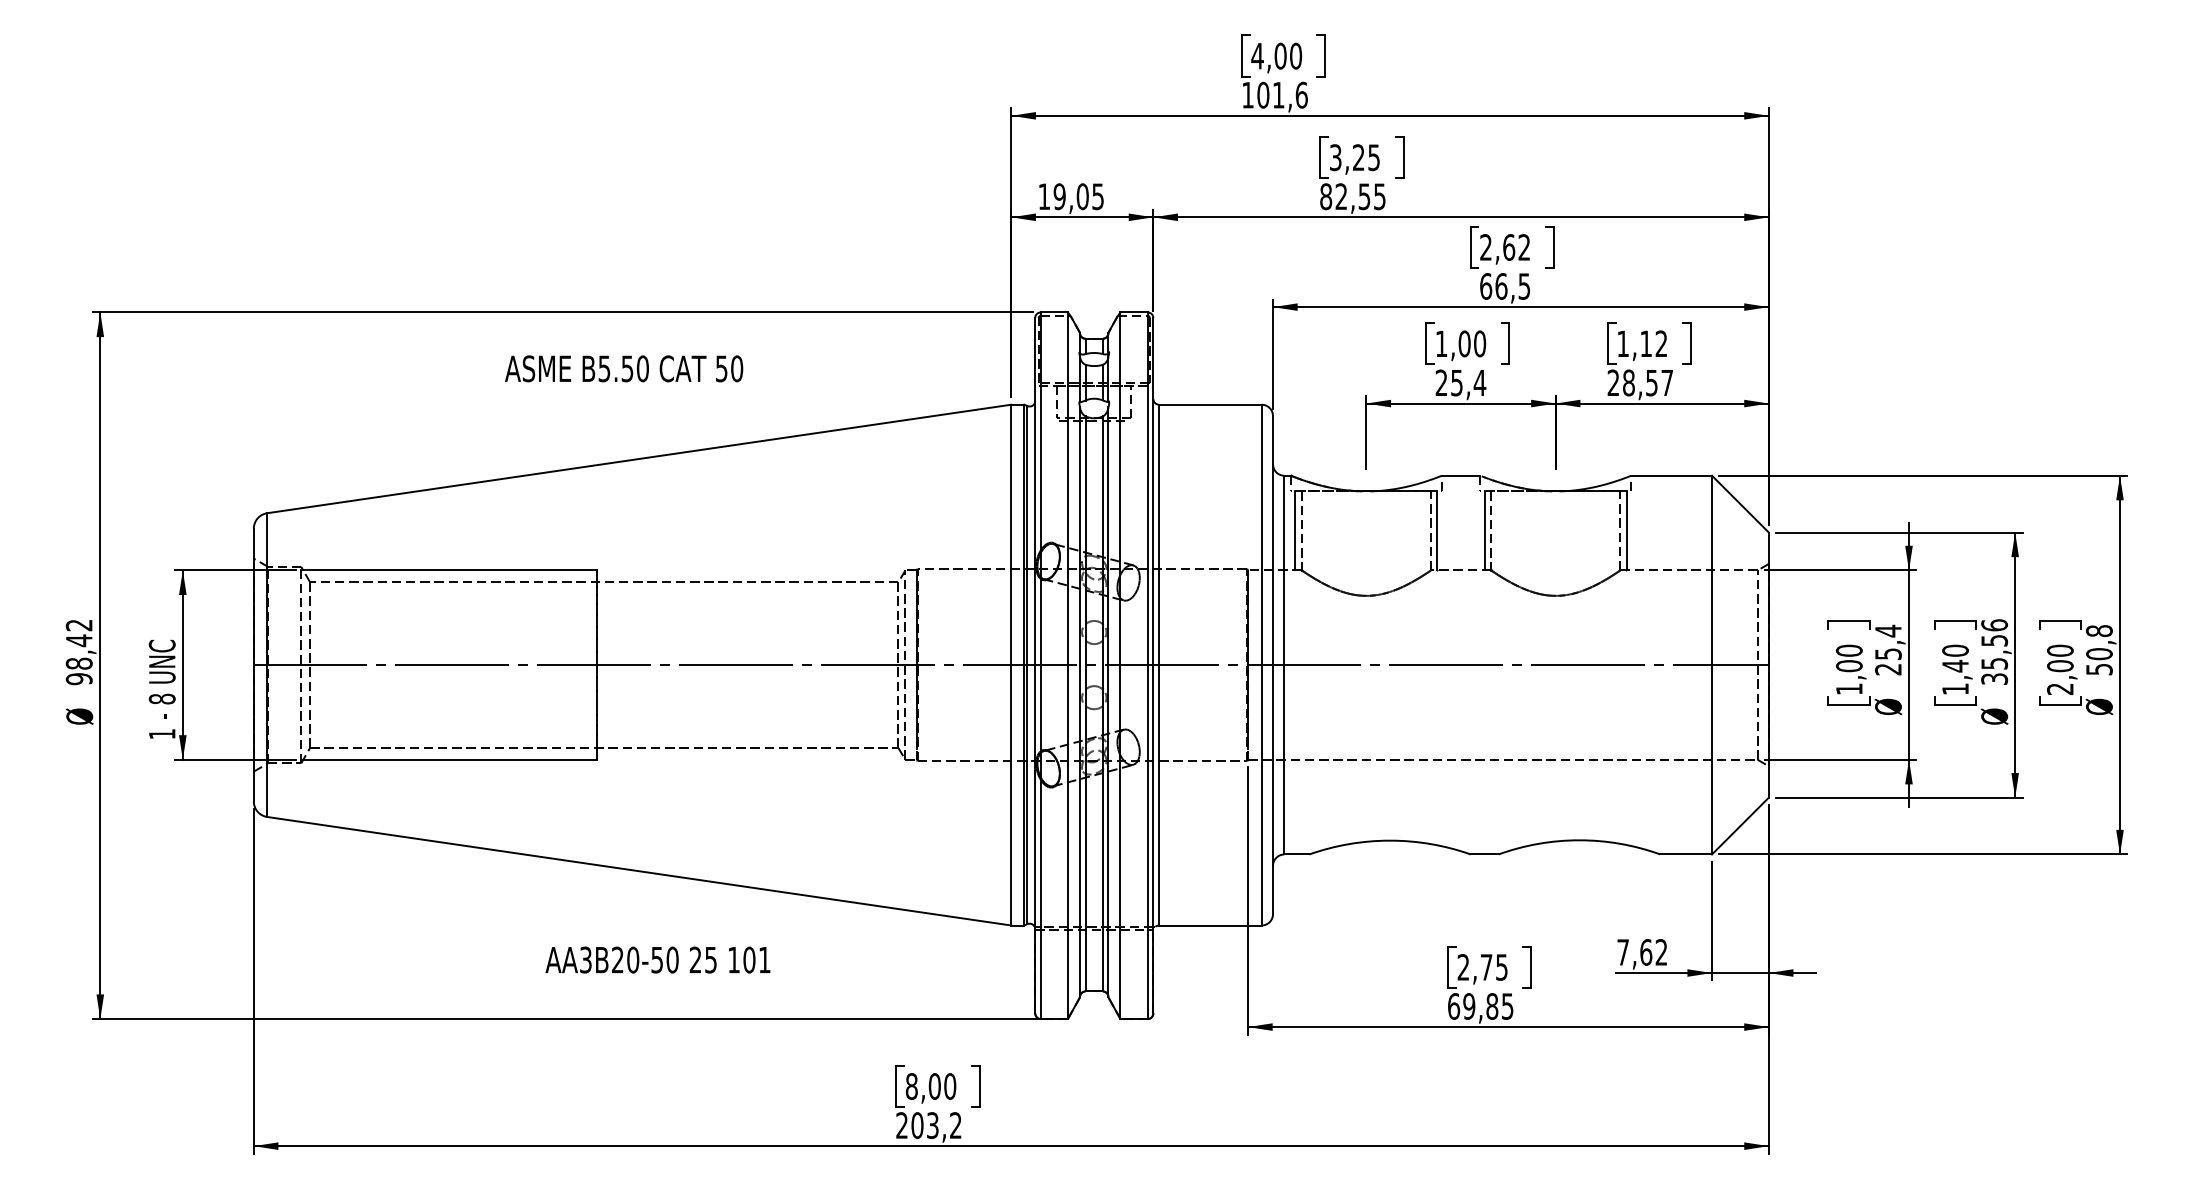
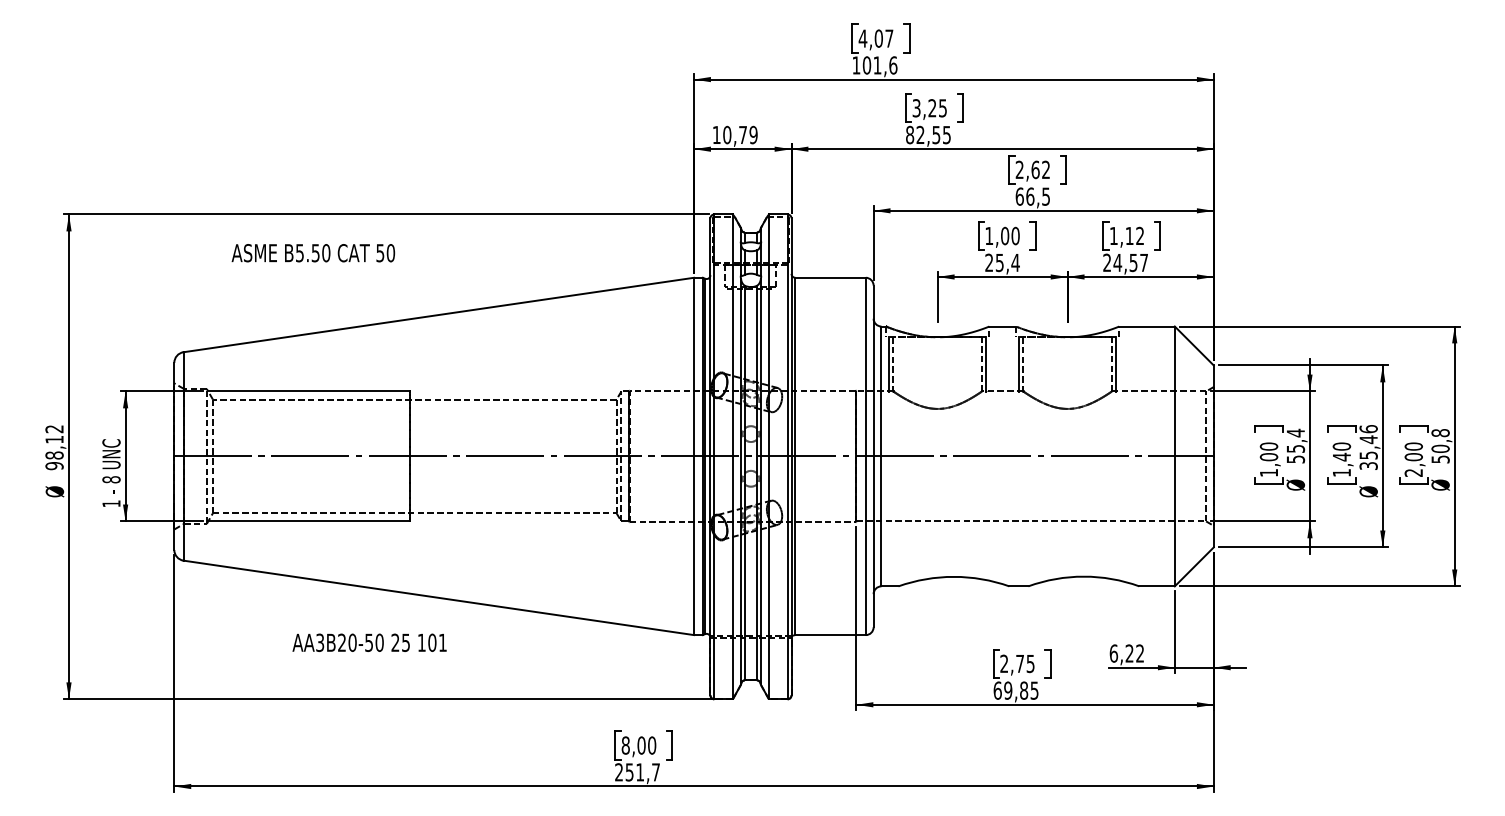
text: (1296, 55) -> (889, 38), 4,00 -> 4,07
text: (1079, 195) -> (740, 134), 19,05 -> 10,79
text: (624, 369) -> (313, 253), moved
text: (1628, 382) -> (1117, 262), 28,57 -> 24,57
text: (79, 640) -> (54, 439), 98,42 -> 98,12
text: (1994, 640) -> (1368, 439), 35,56 -> 35,46
text: (1887, 669) -> (1295, 459), 25,4 -> 55,4
text: (1634, 952) -> (1121, 653), 7,62 -> 6,22
text: (657, 959) -> (369, 642), moved
text: (936, 1125) -> (642, 772), 203,2 -> 251,7

